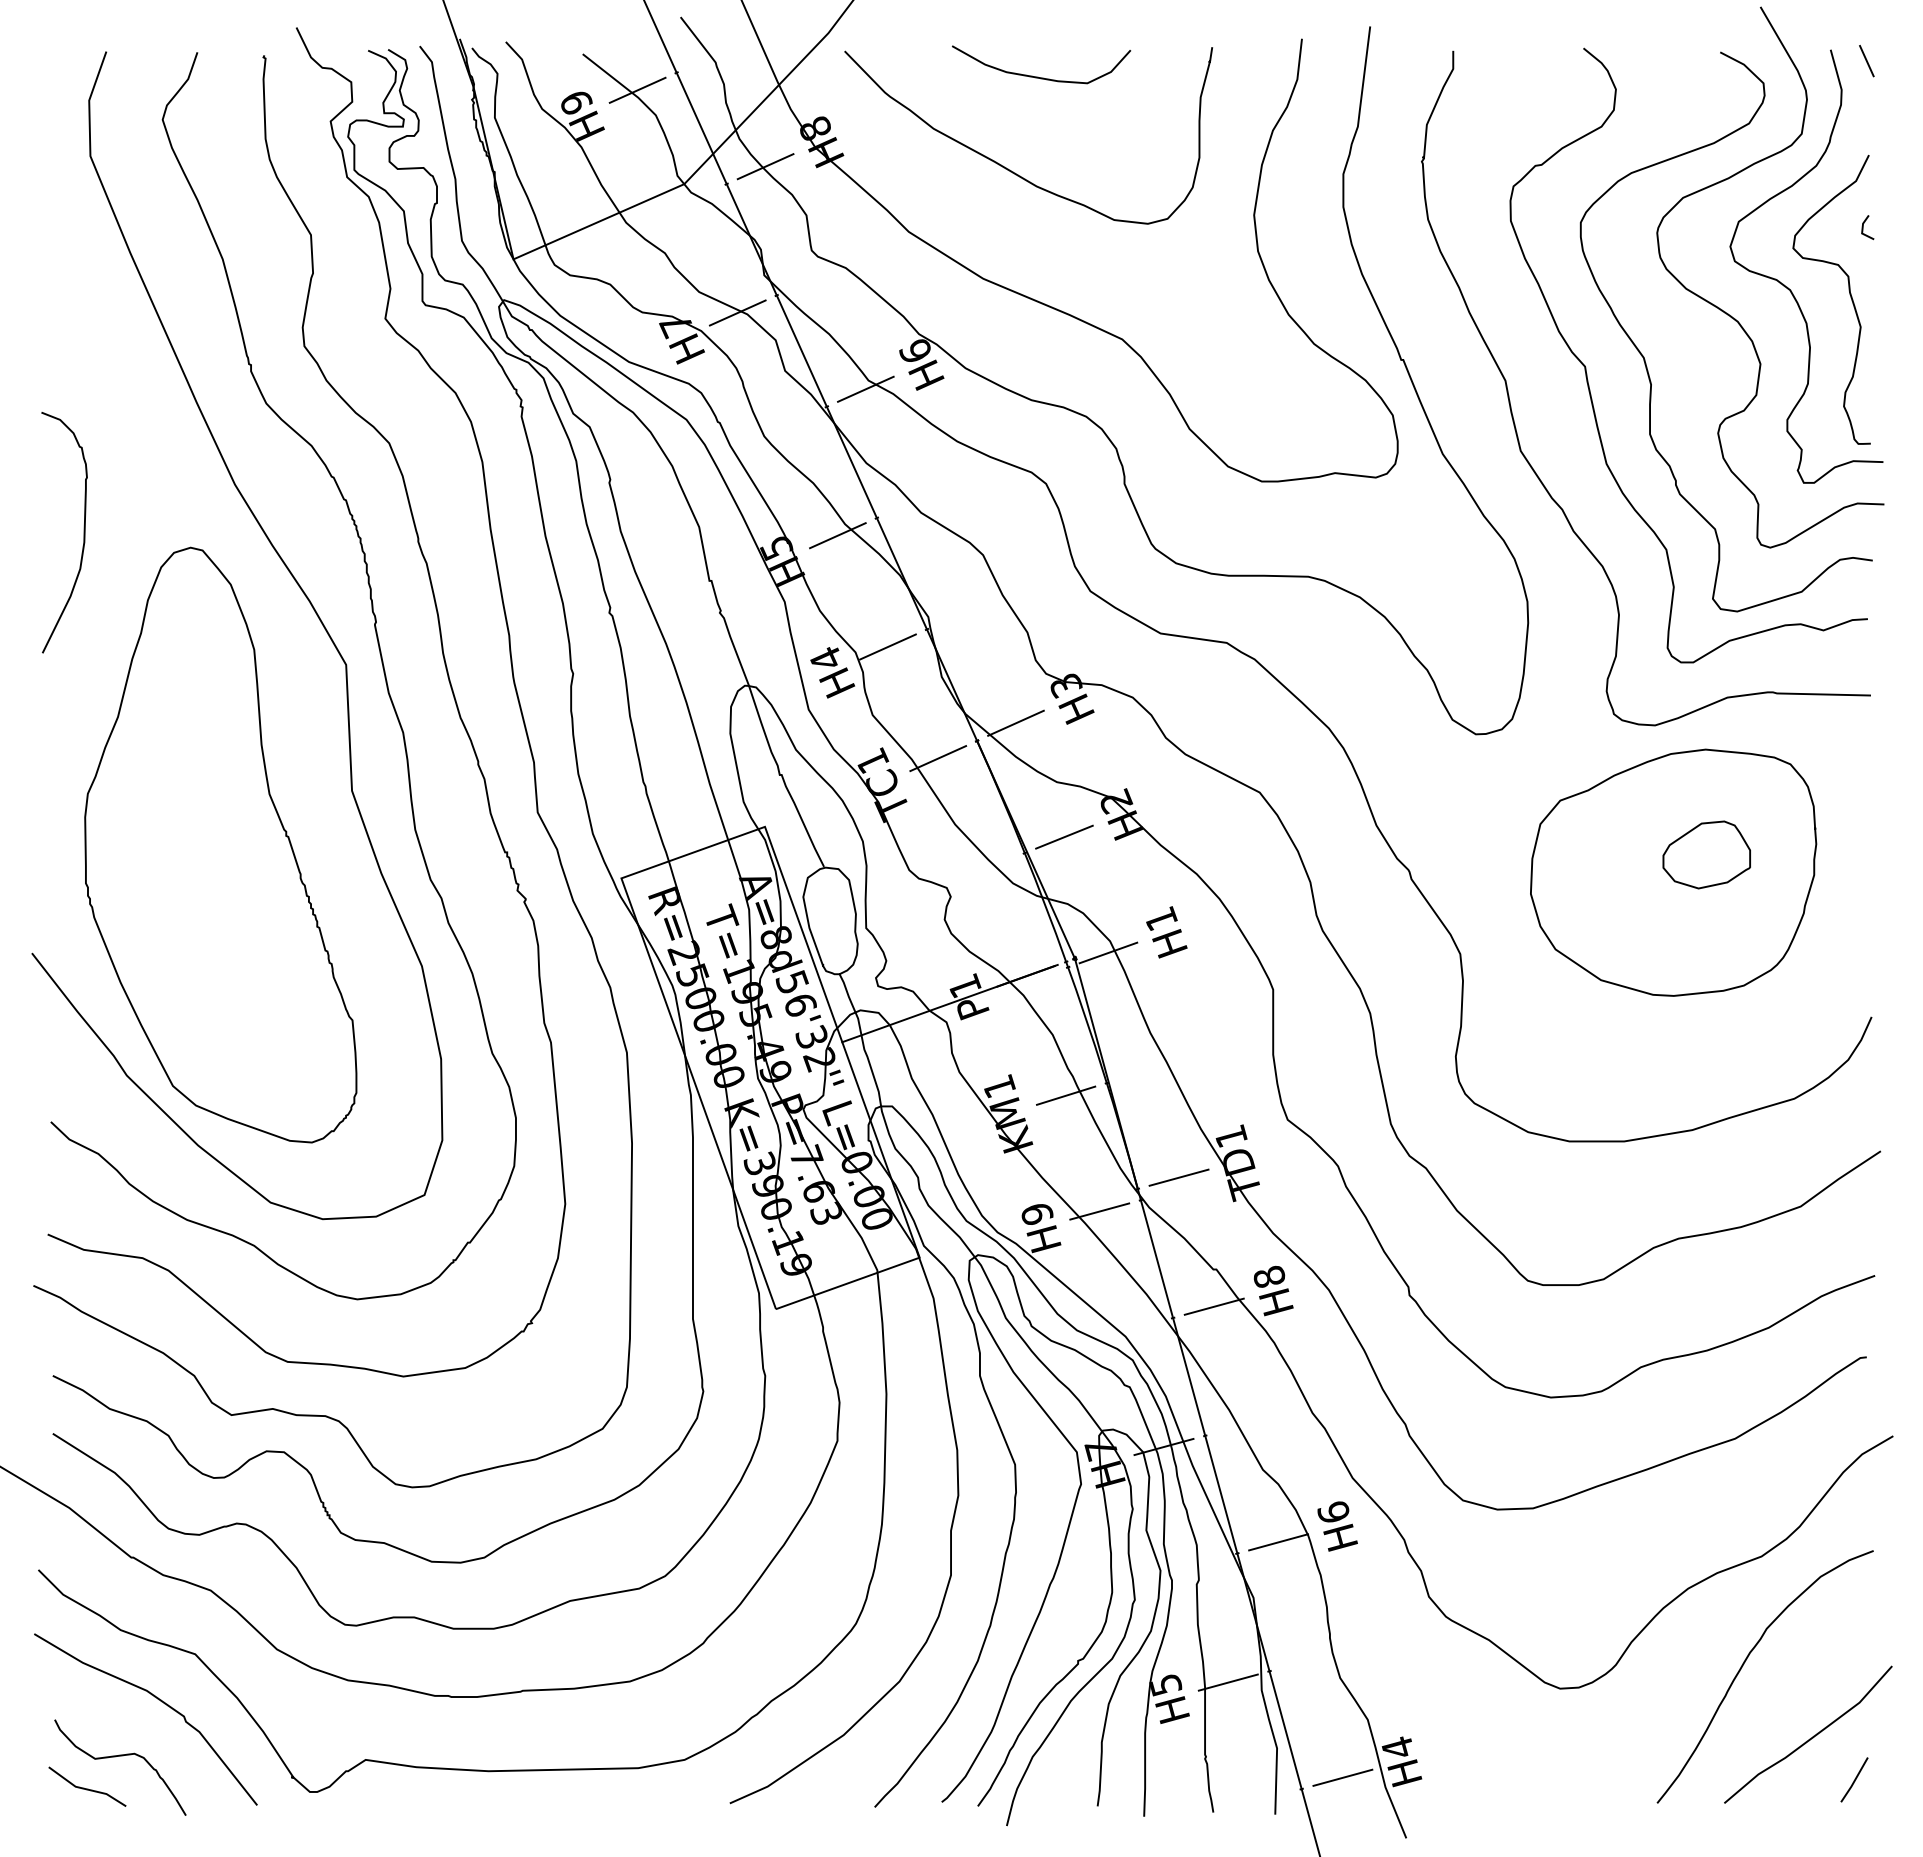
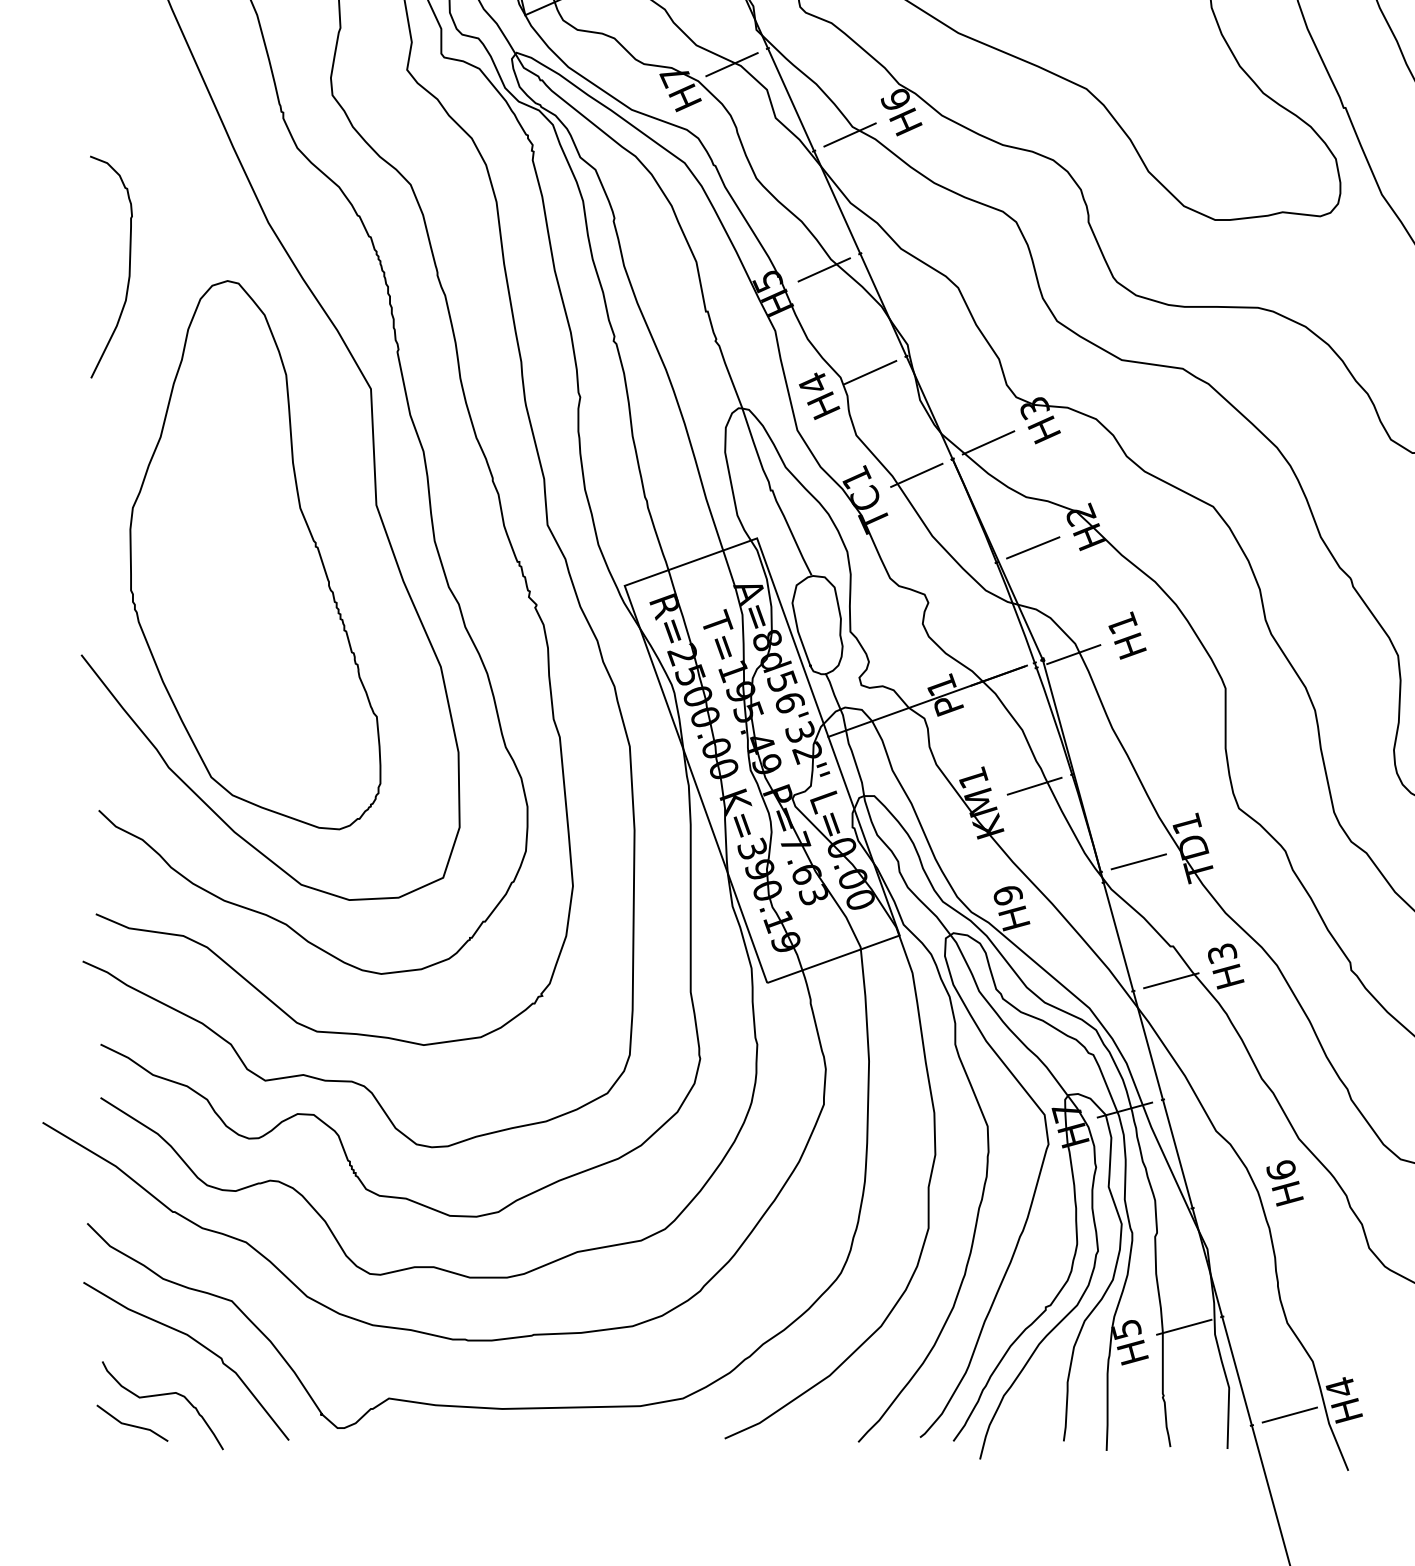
line: (1099, 1211) -> (1065, 892), removed
text: (1269, 1276) -> (1222, 952), H8 -> H3
line: (1278, 1542) -> (1230, 1198), removed

